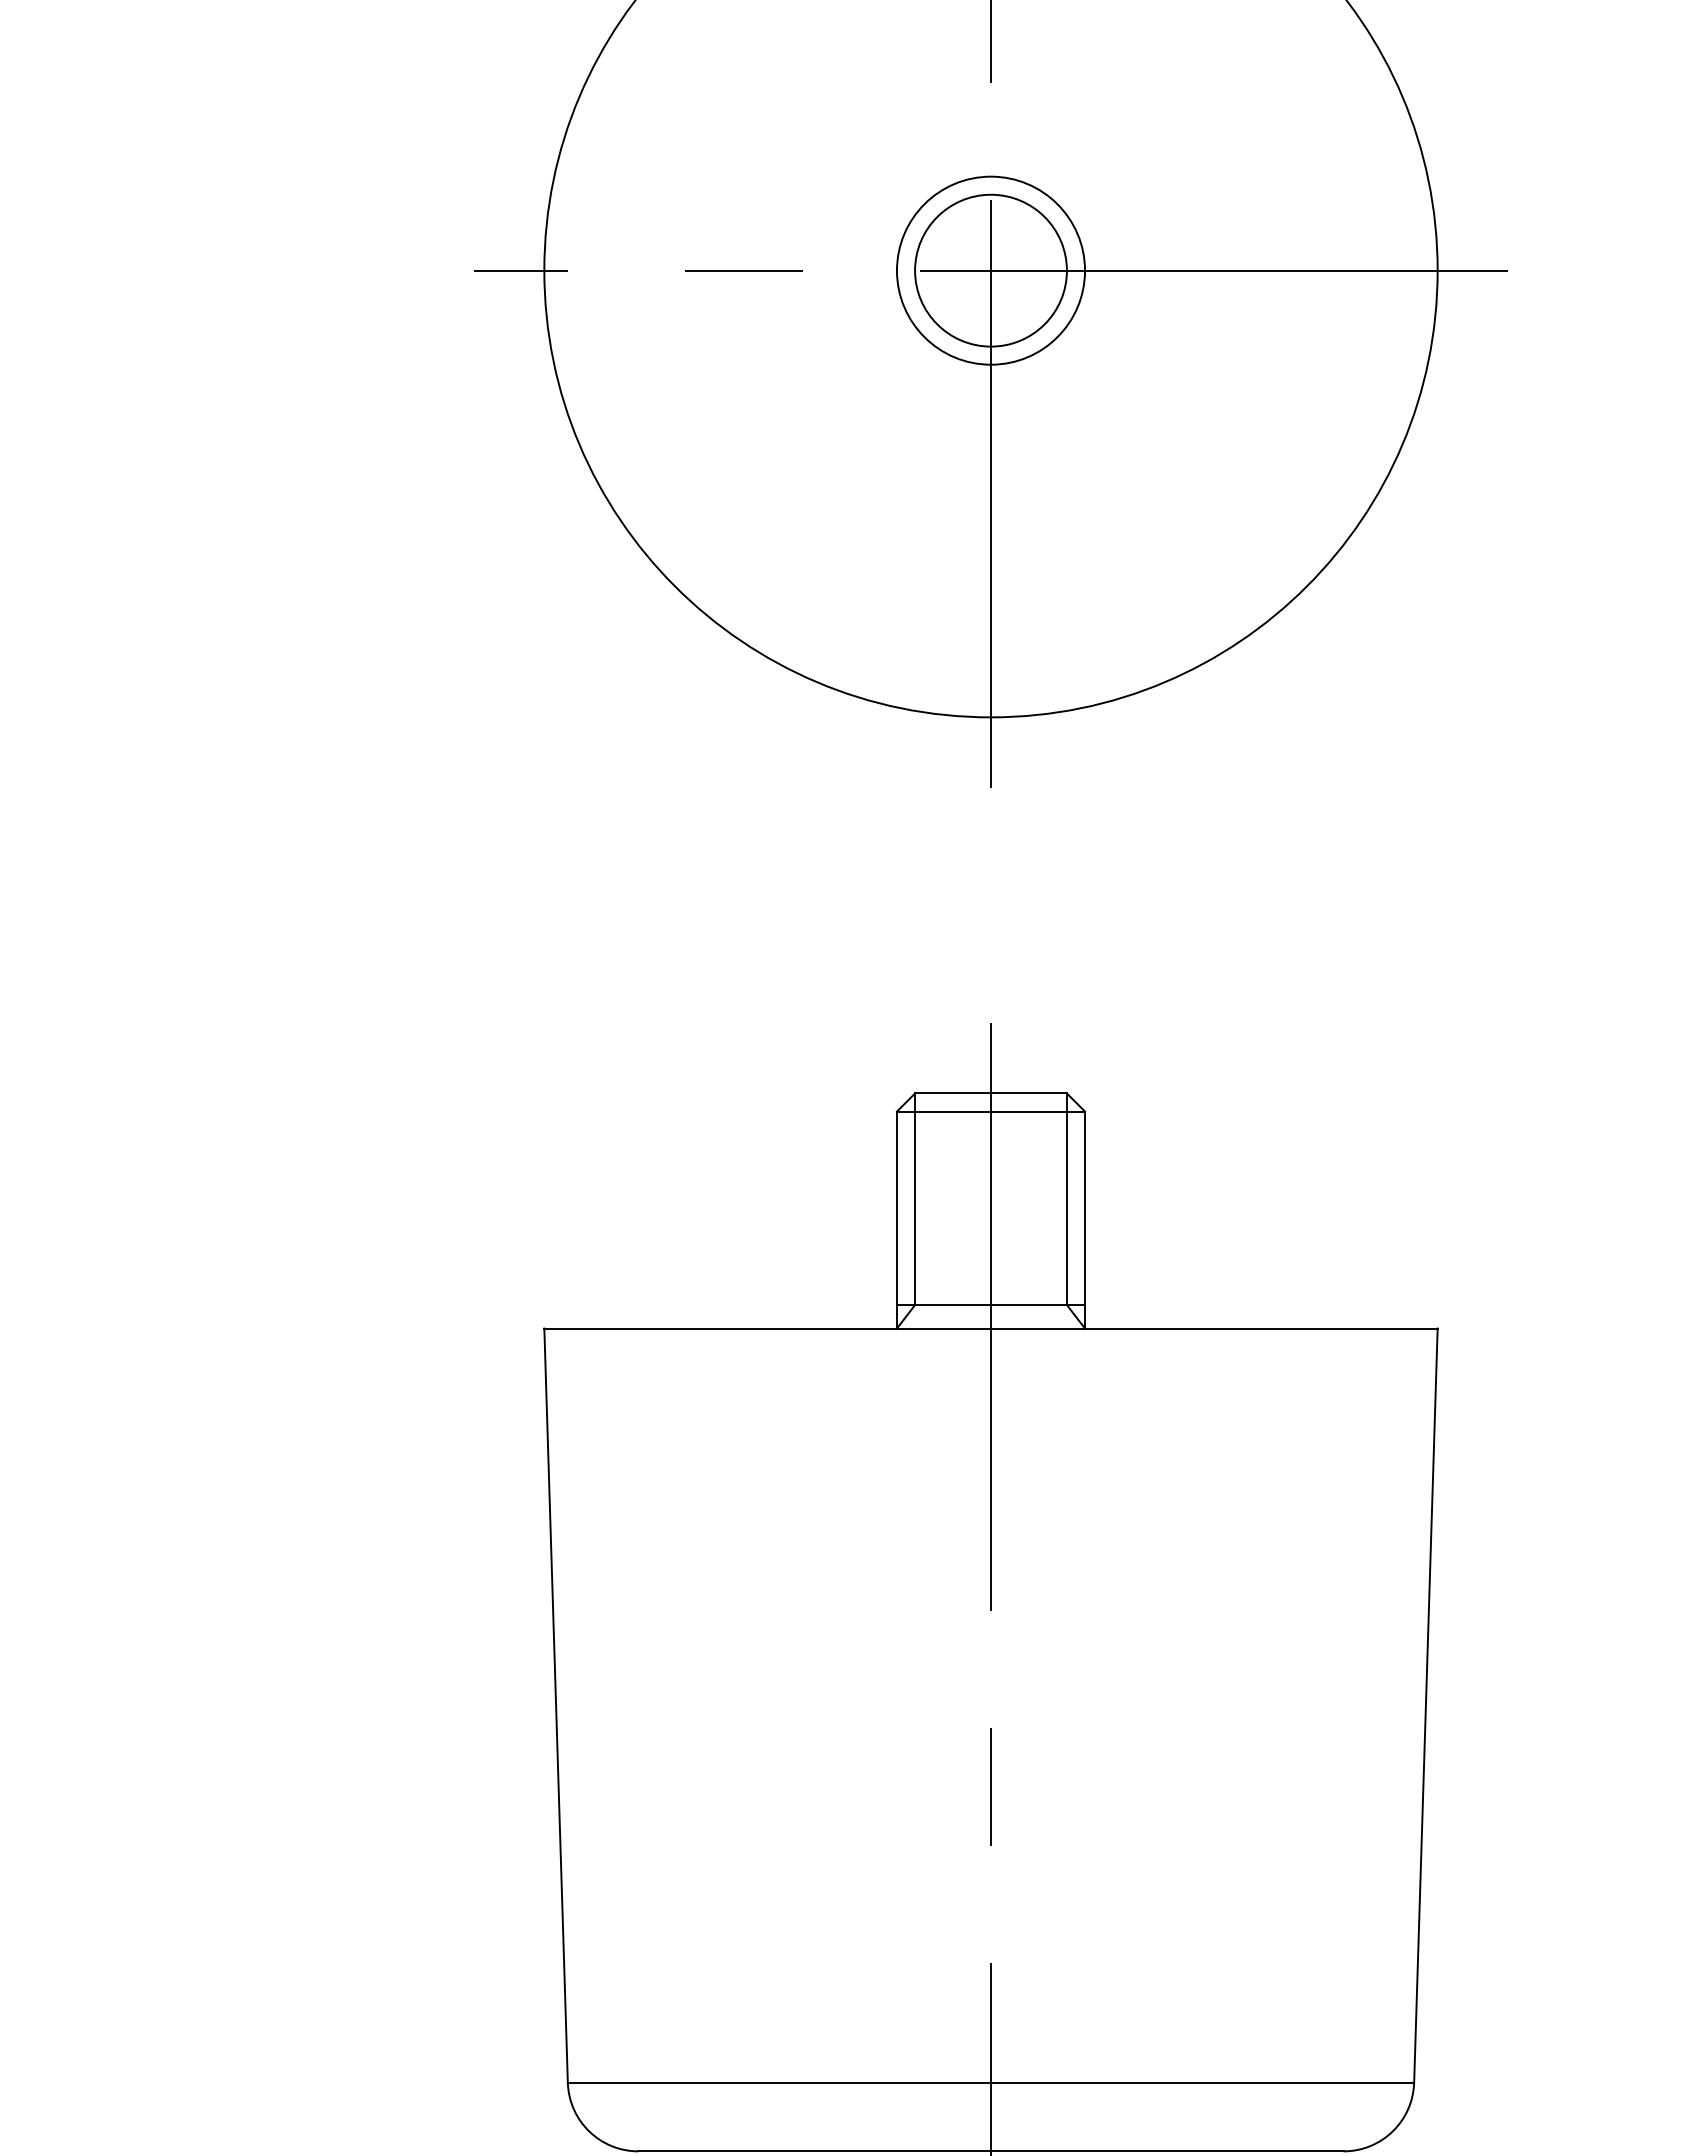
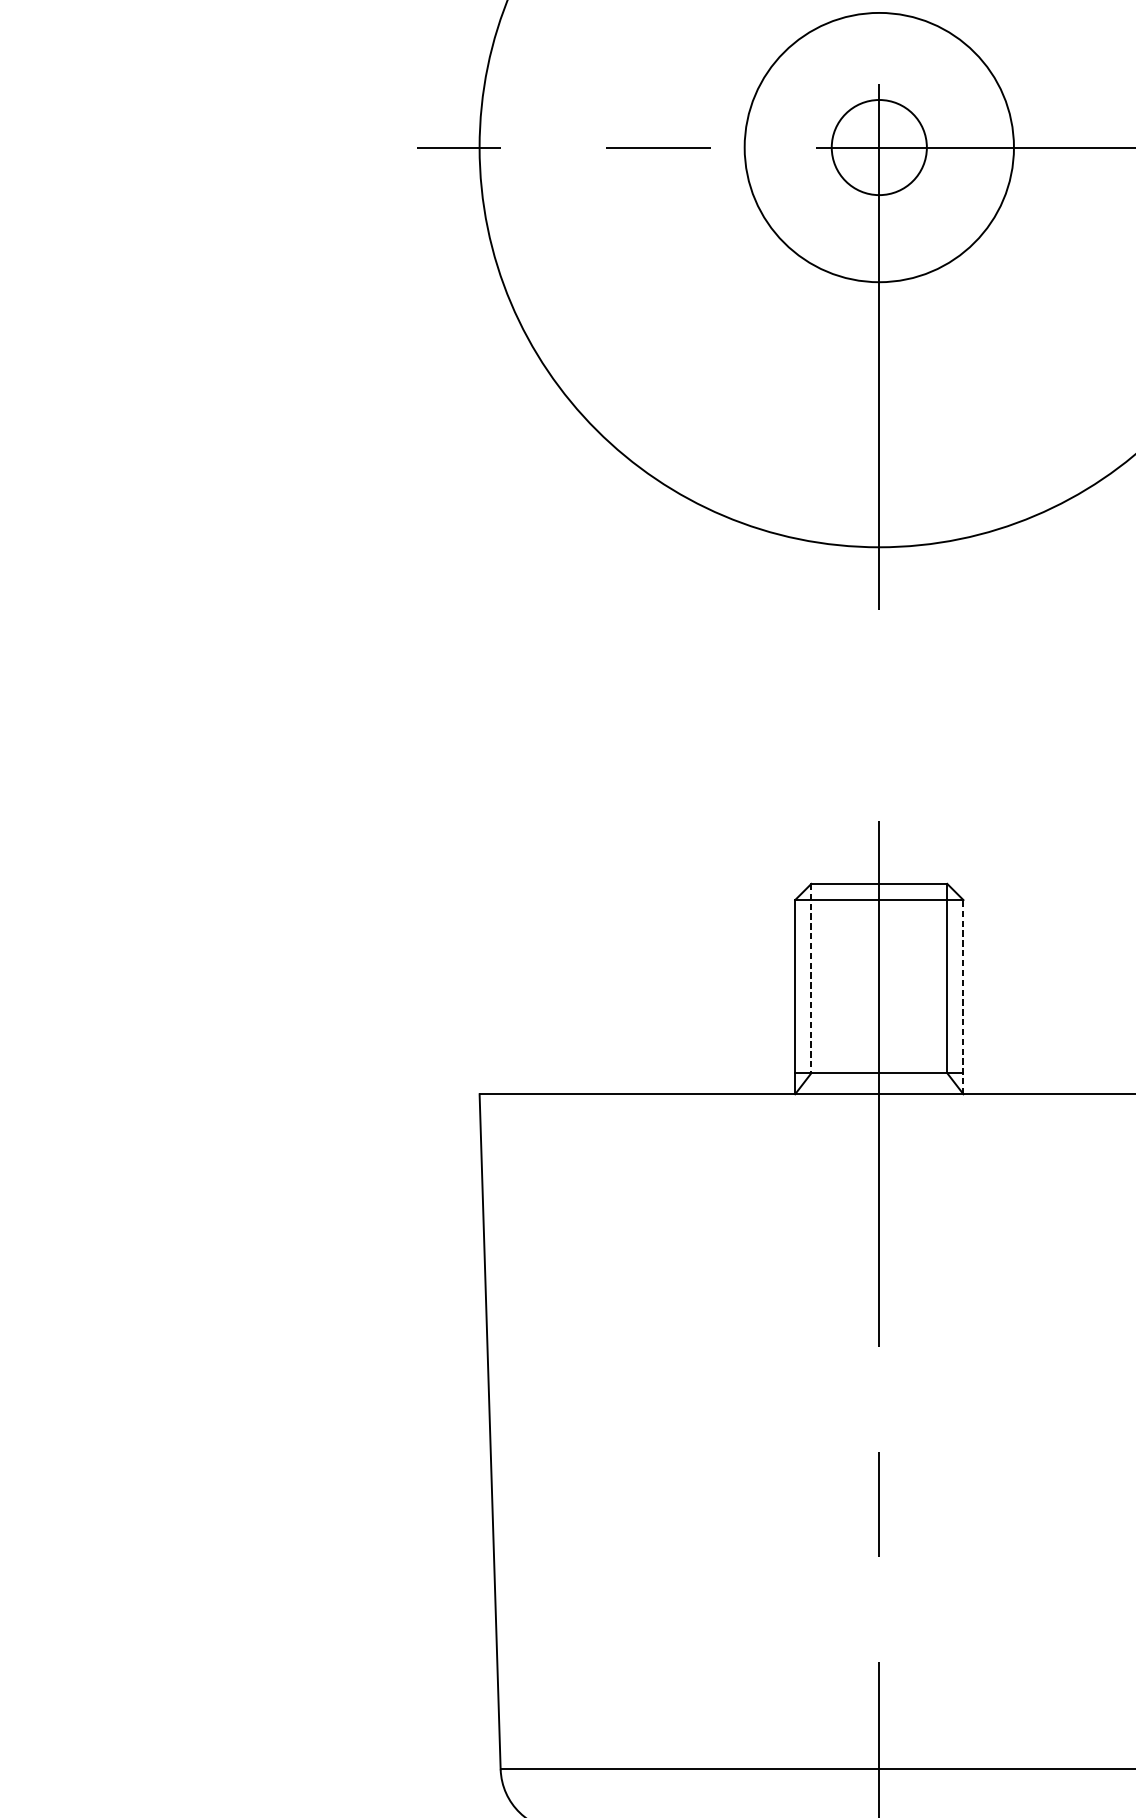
circle: (990, 270) -> (878, 147), size x0.7
circle: (990, 270) -> (878, 147), size x1.6
line: (915, 1199) -> (811, 978), solid -> dashed
line: (1085, 1219) -> (963, 996), solid -> dashed

